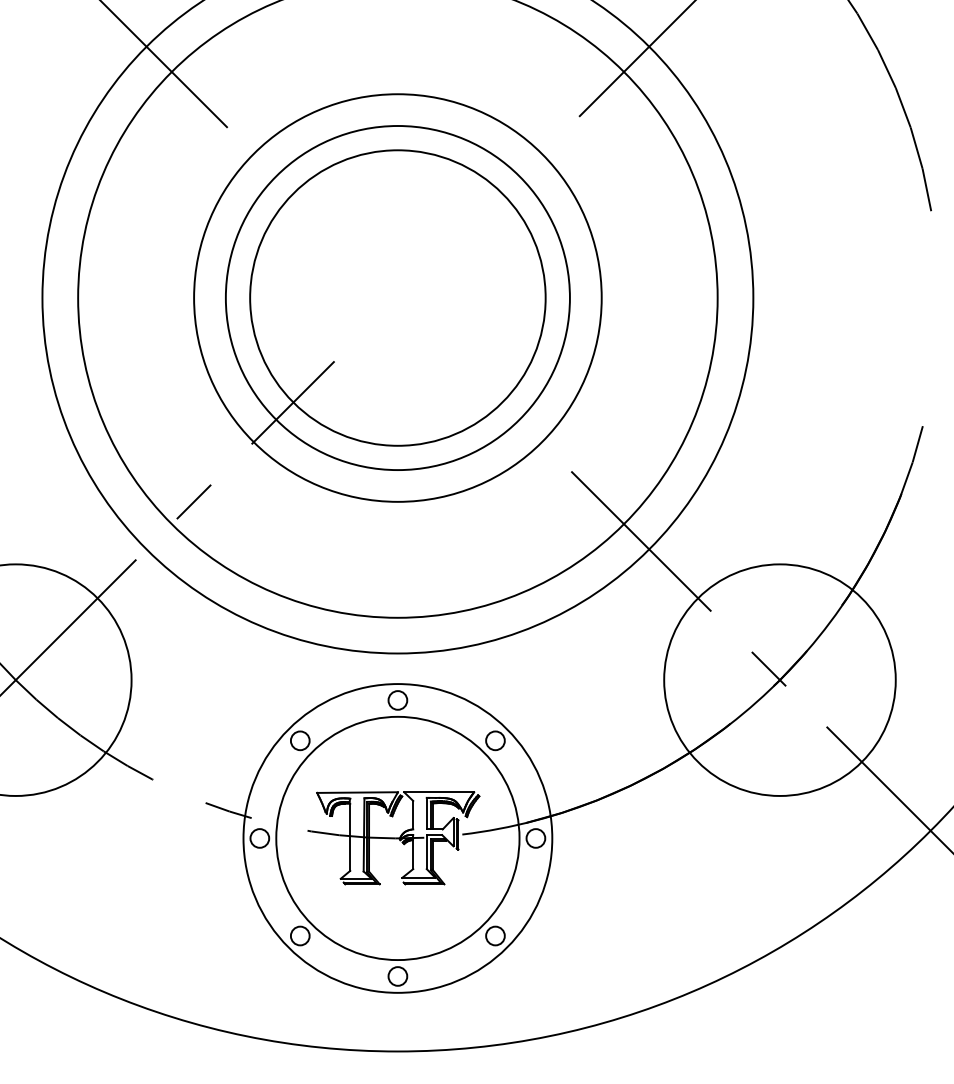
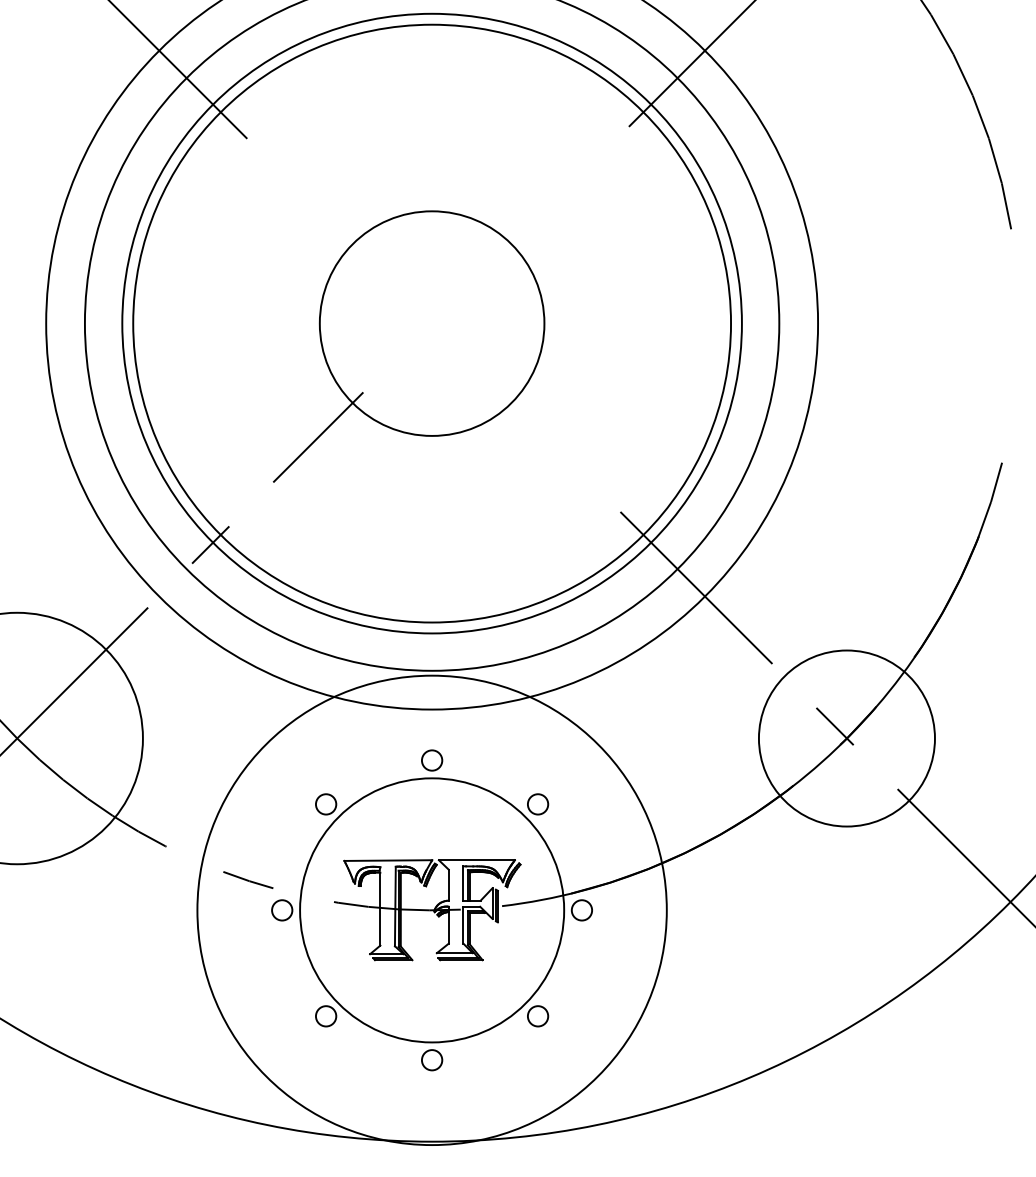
circle: (397, 297) -> (431, 323), size x0.7
circle: (397, 297) -> (431, 323), size x1.4
circle: (397, 297) -> (431, 323), size x1.6
circle: (779, 680) -> (846, 738), size x0.7
circle: (397, 838) -> (431, 910), size x1.4

